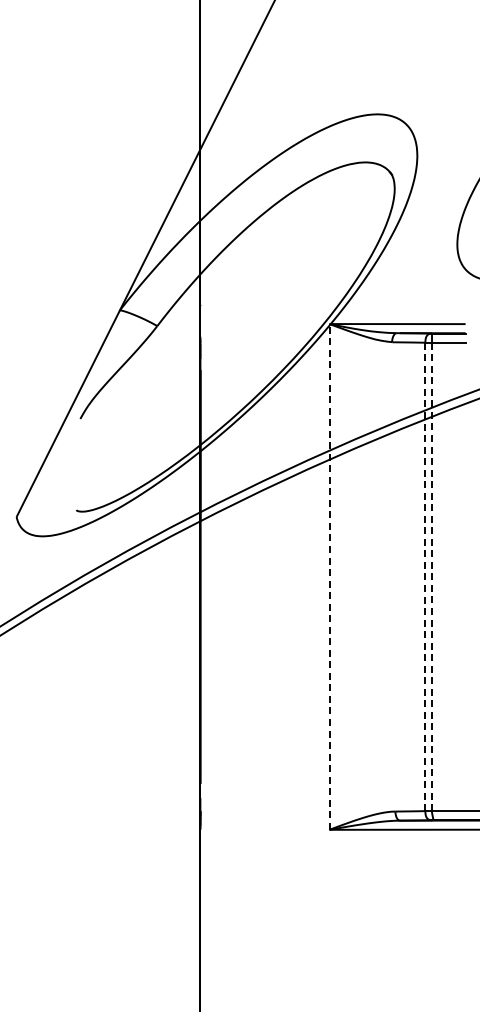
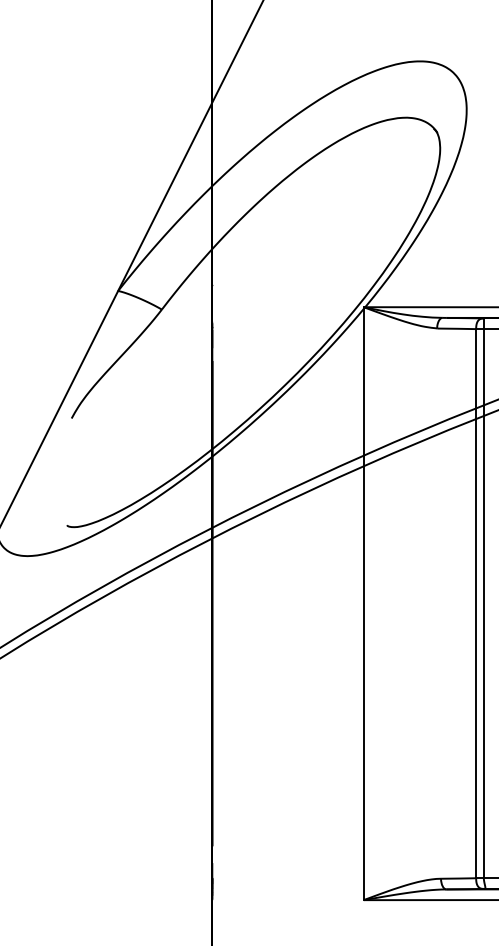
line: (329, 576) -> (363, 603), dashed -> solid
line: (425, 576) -> (476, 603), dashed -> solid
line: (431, 577) -> (483, 604), dashed -> solid

